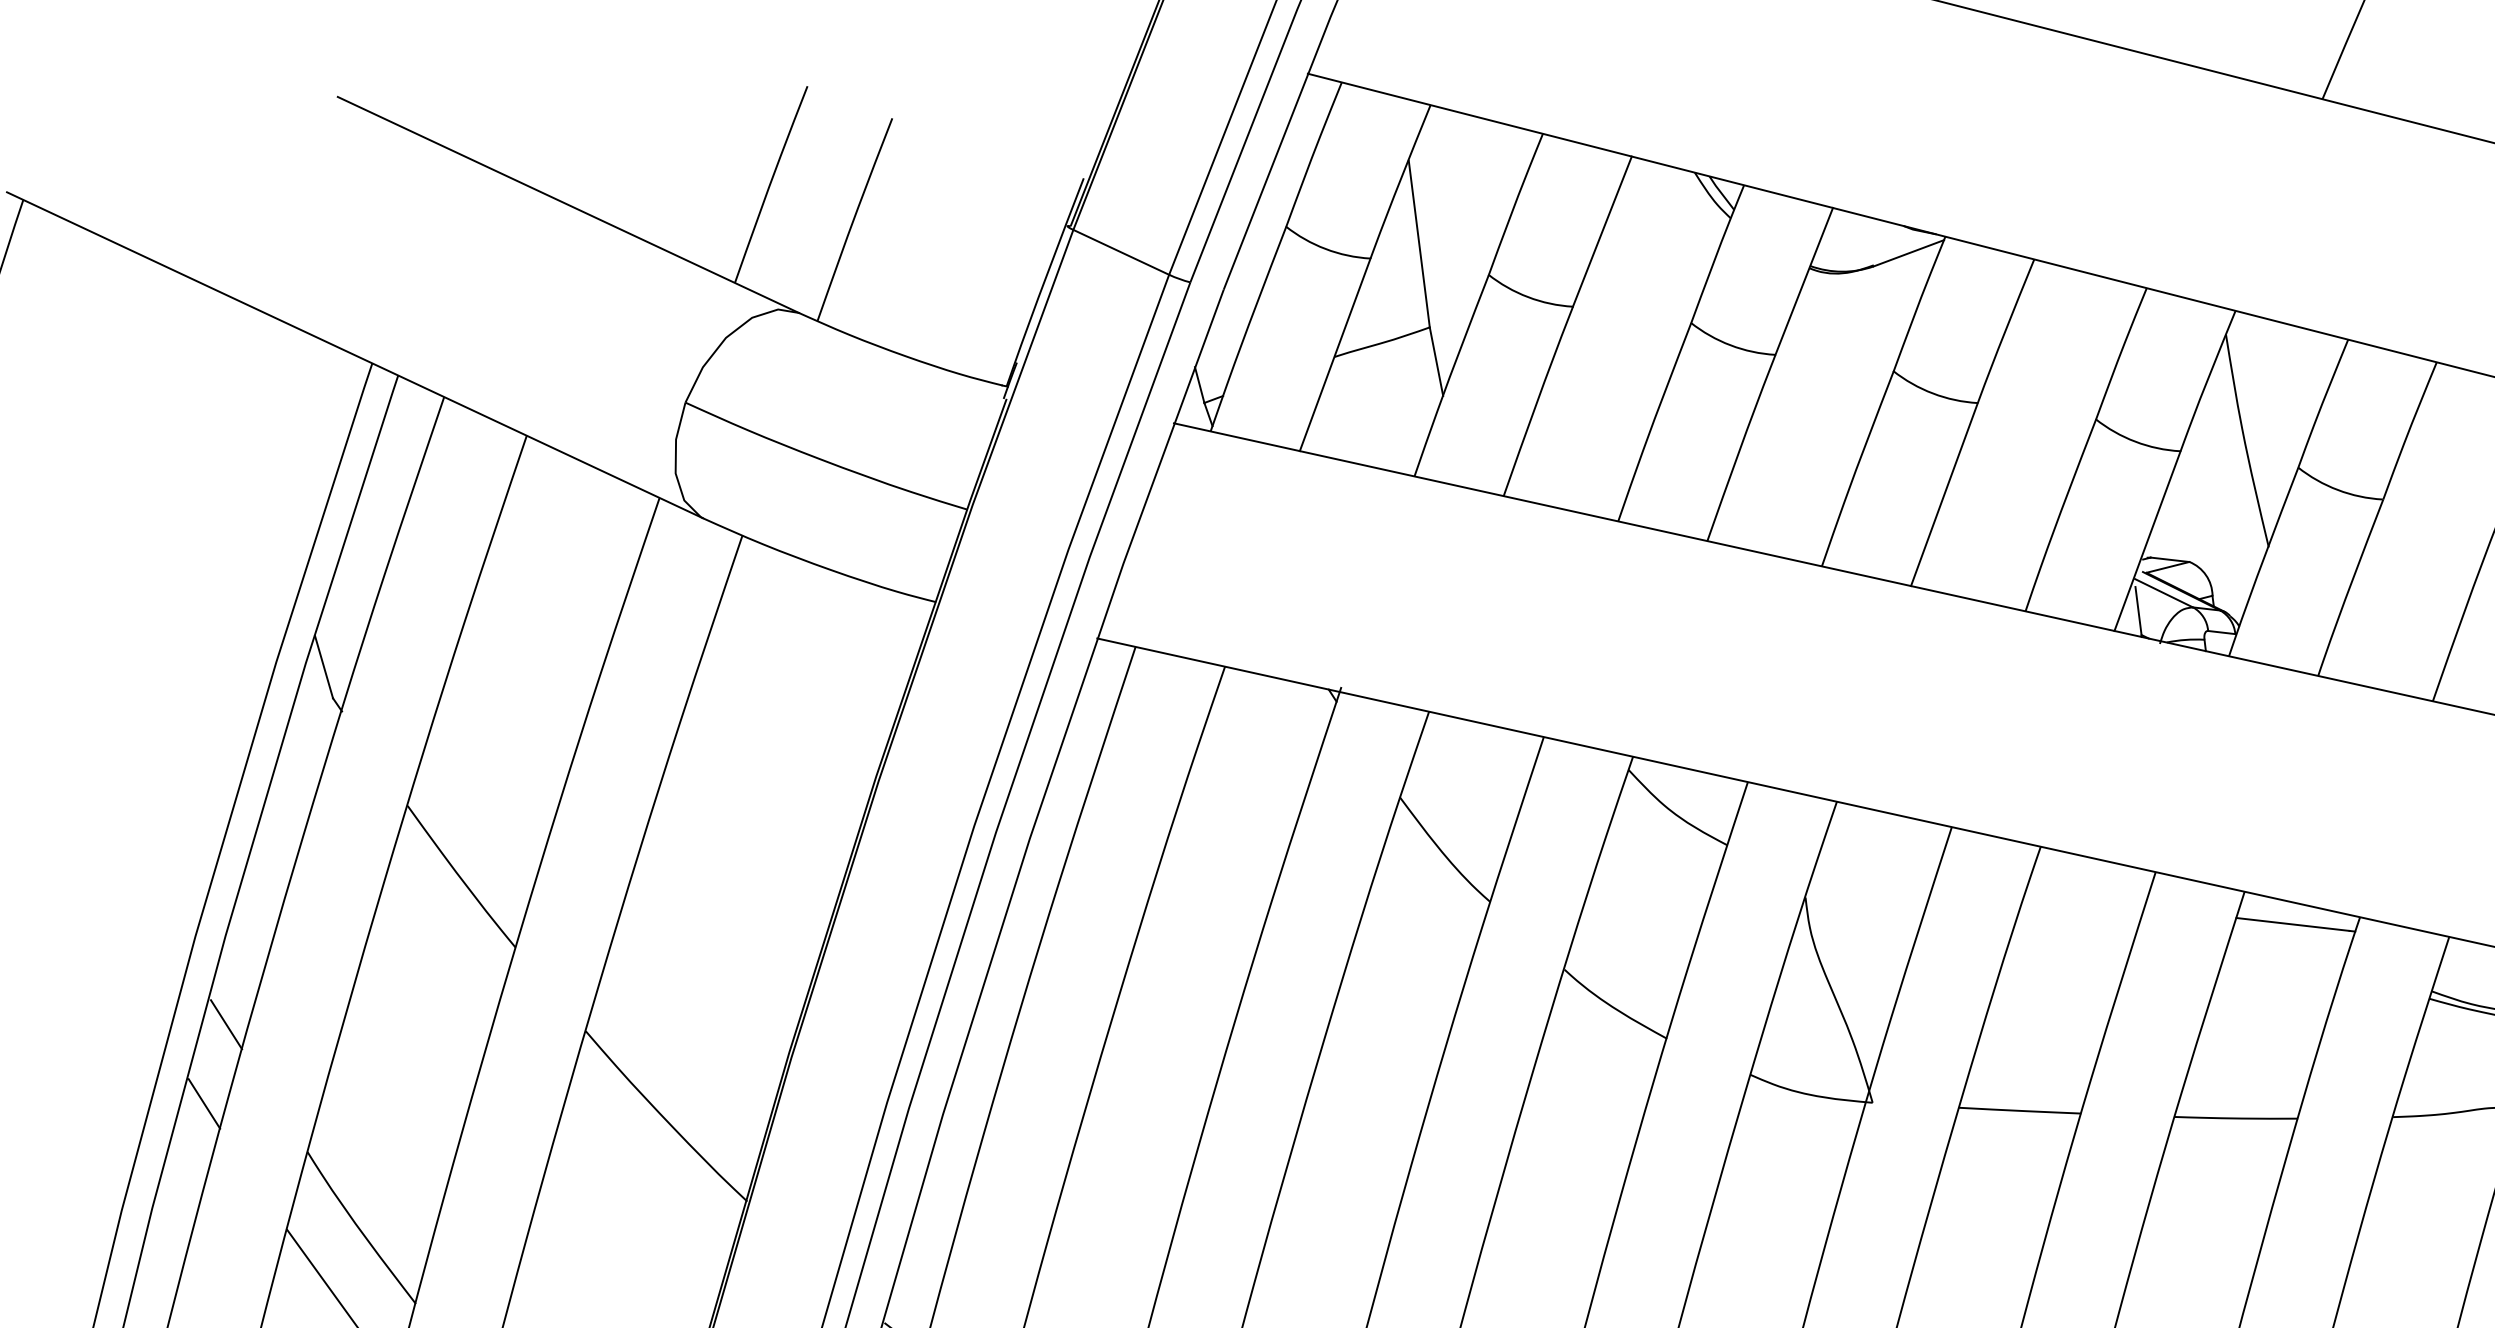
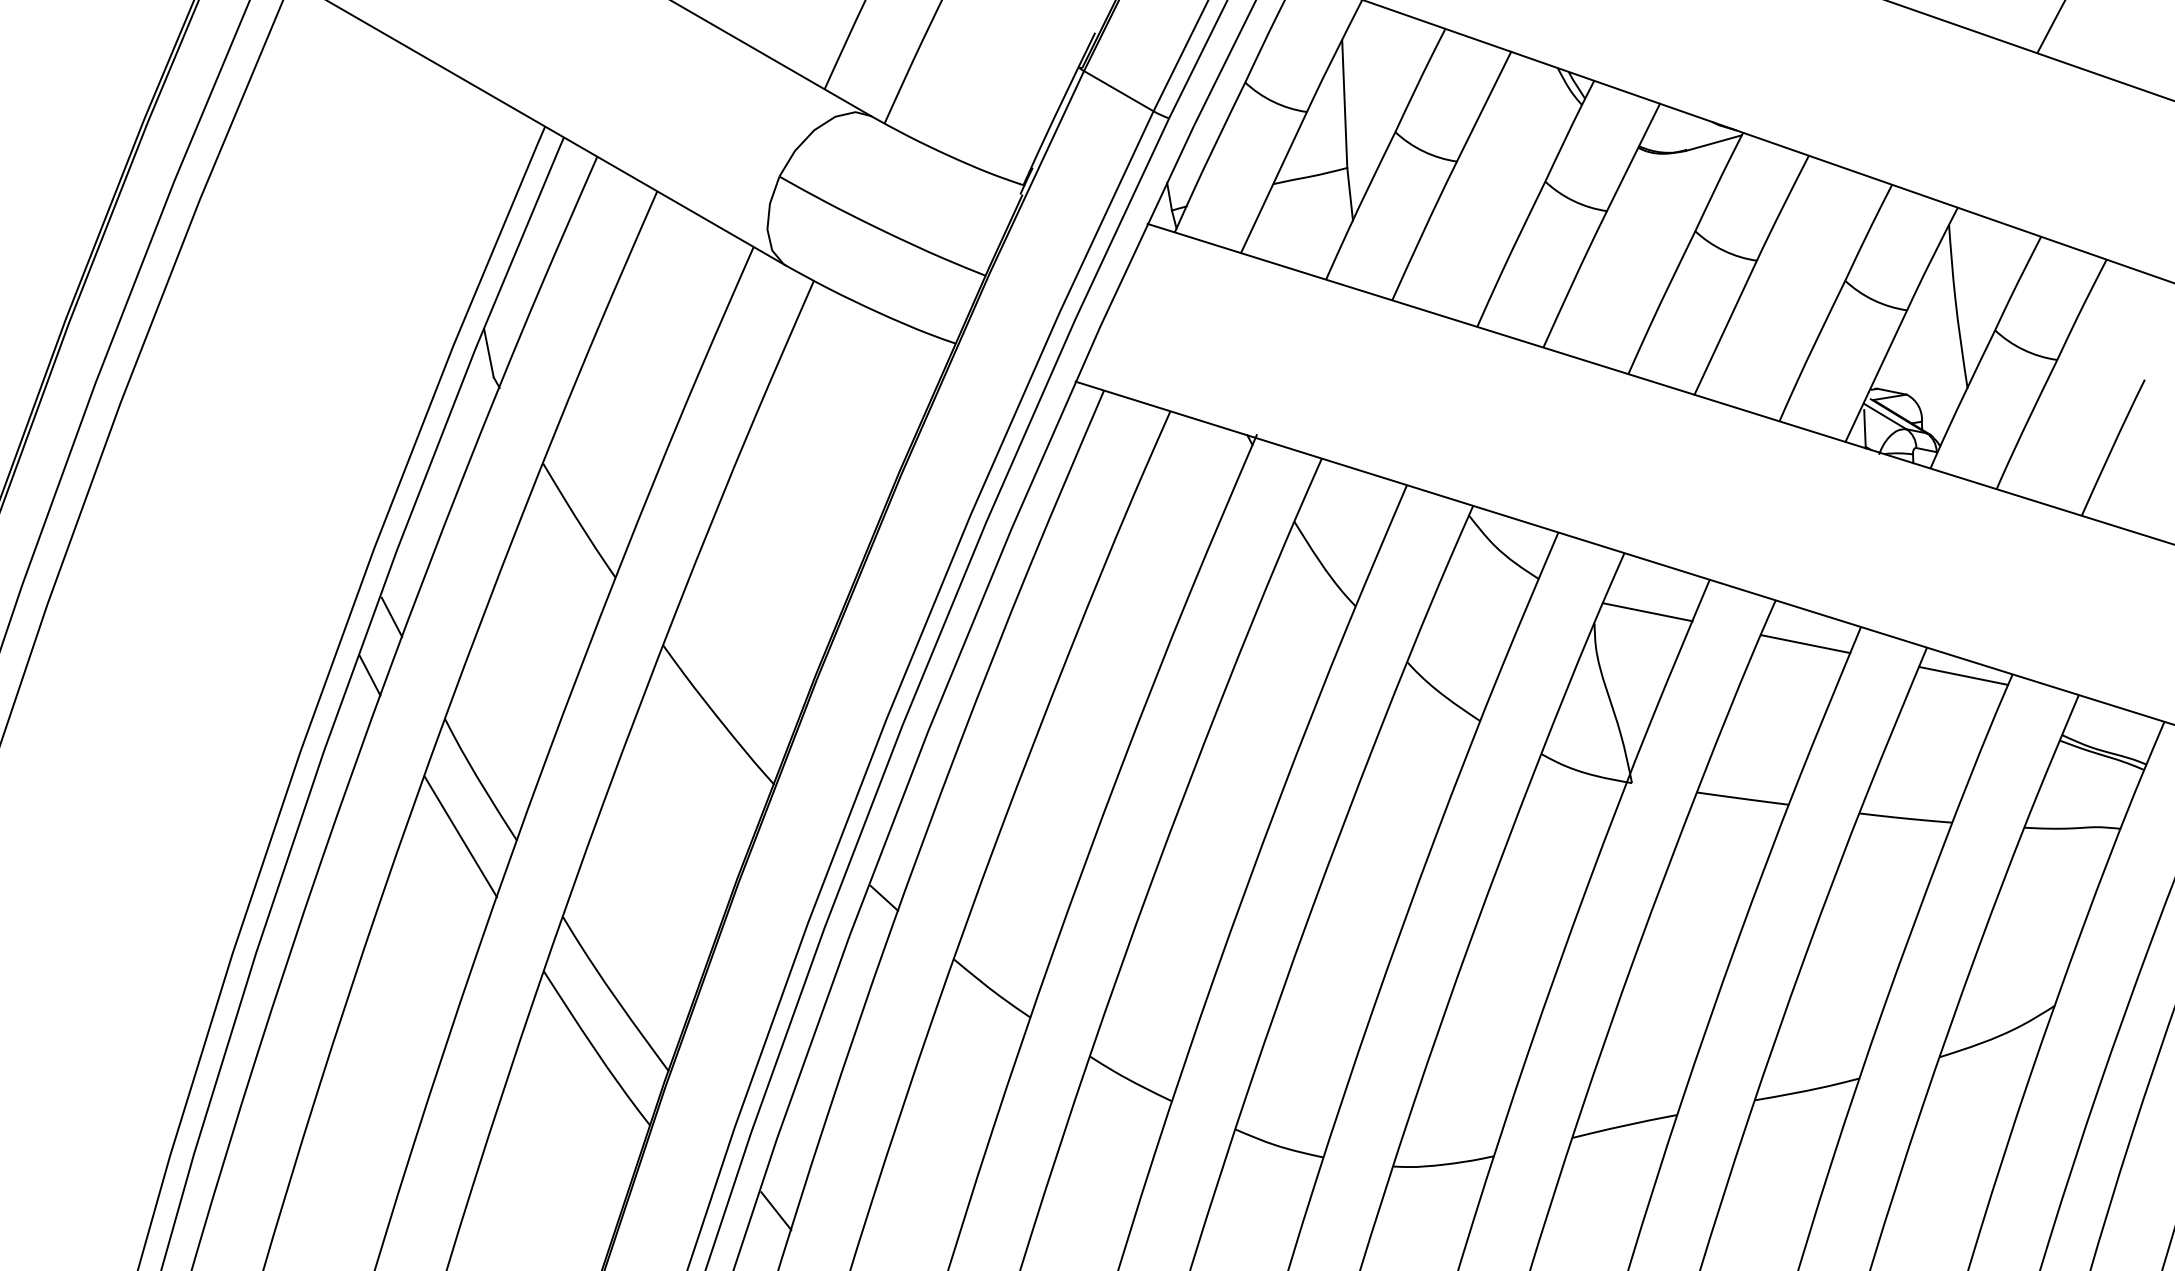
line: (1873, 877) -> (1647, 612), added
line: (2084, 901) -> (1805, 644), added

